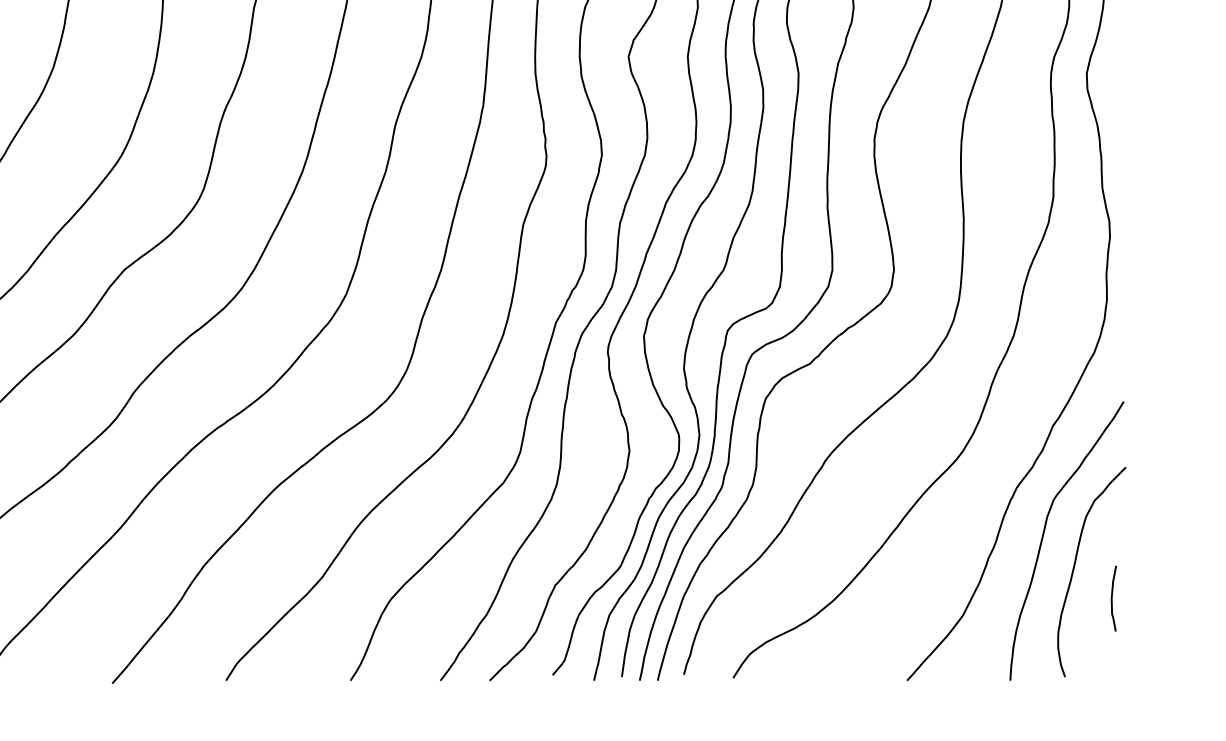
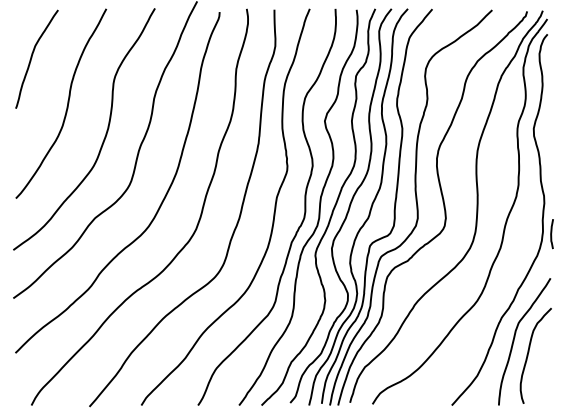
line: (1112, 599) -> (551, 234), moved

